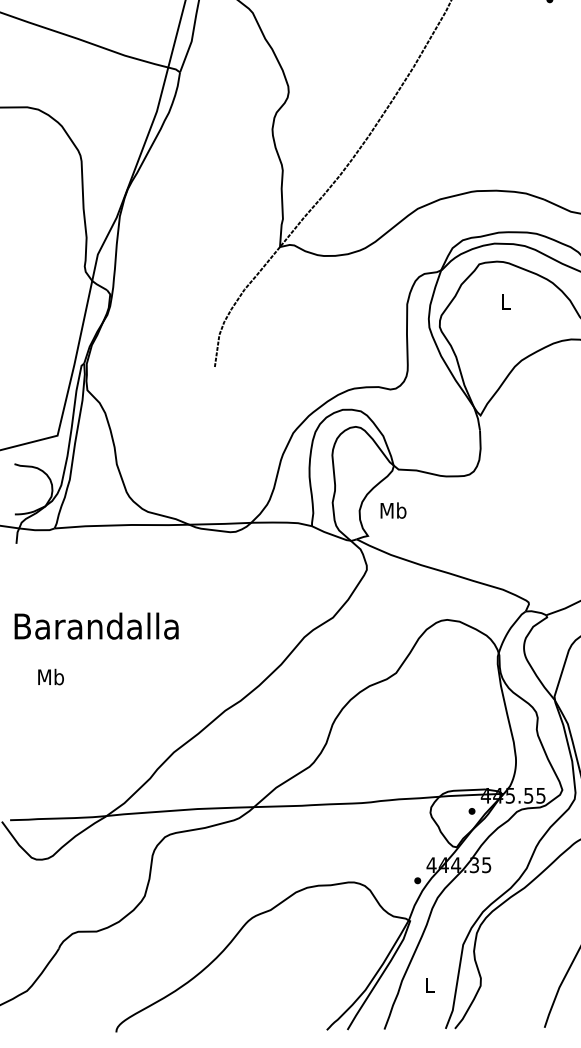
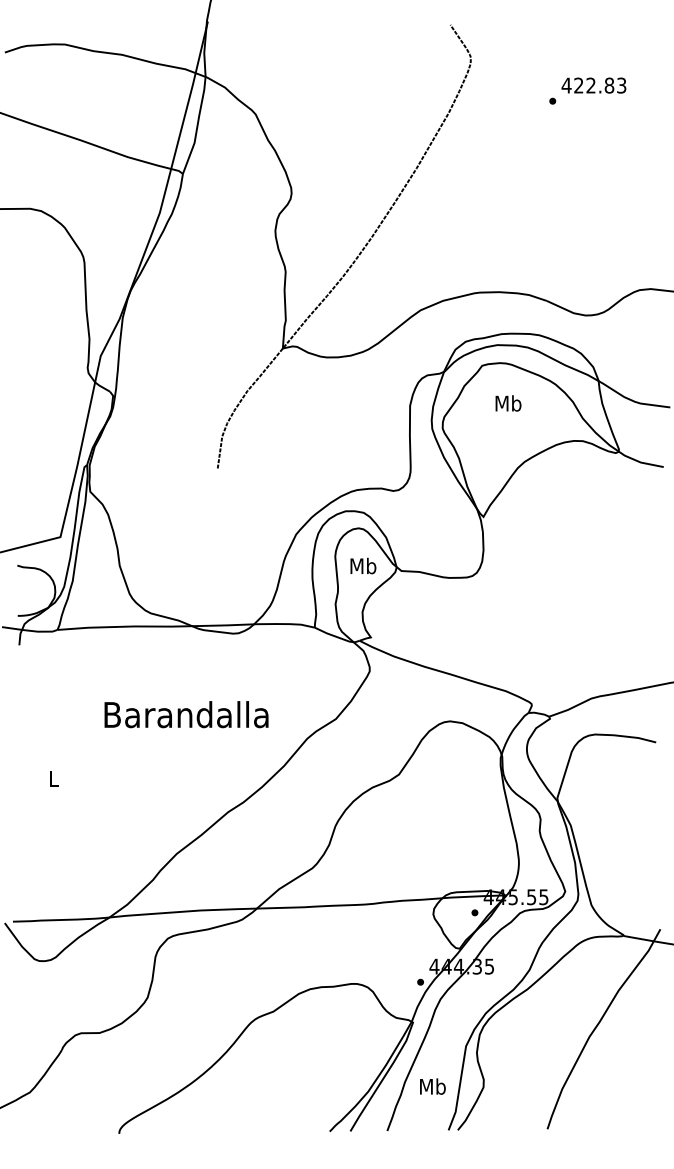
text: (505, 302) -> (508, 403), L -> Mb
text: (393, 510) -> (363, 565), moved
text: (96, 626) -> (186, 714), moved
text: (50, 677) -> (53, 778), Mb -> L
text: (429, 985) -> (432, 1086), L -> Mb

